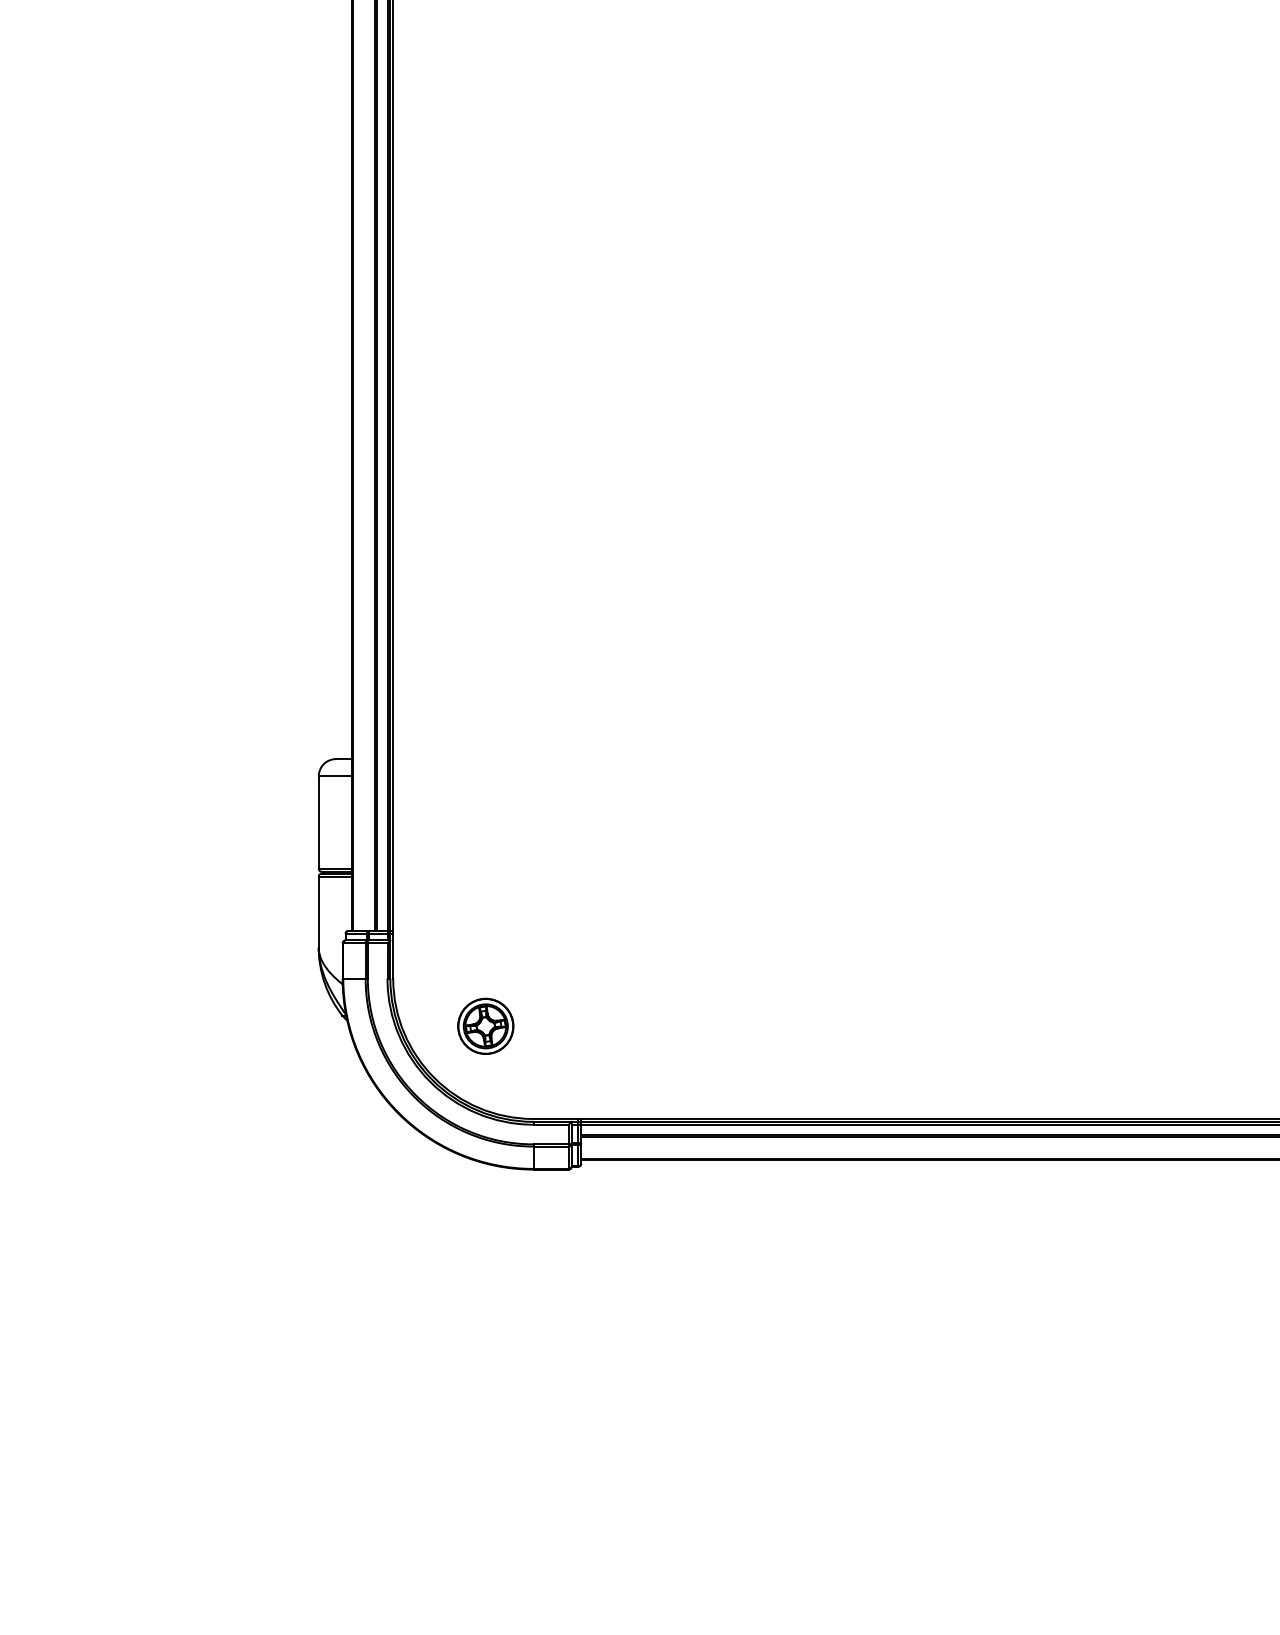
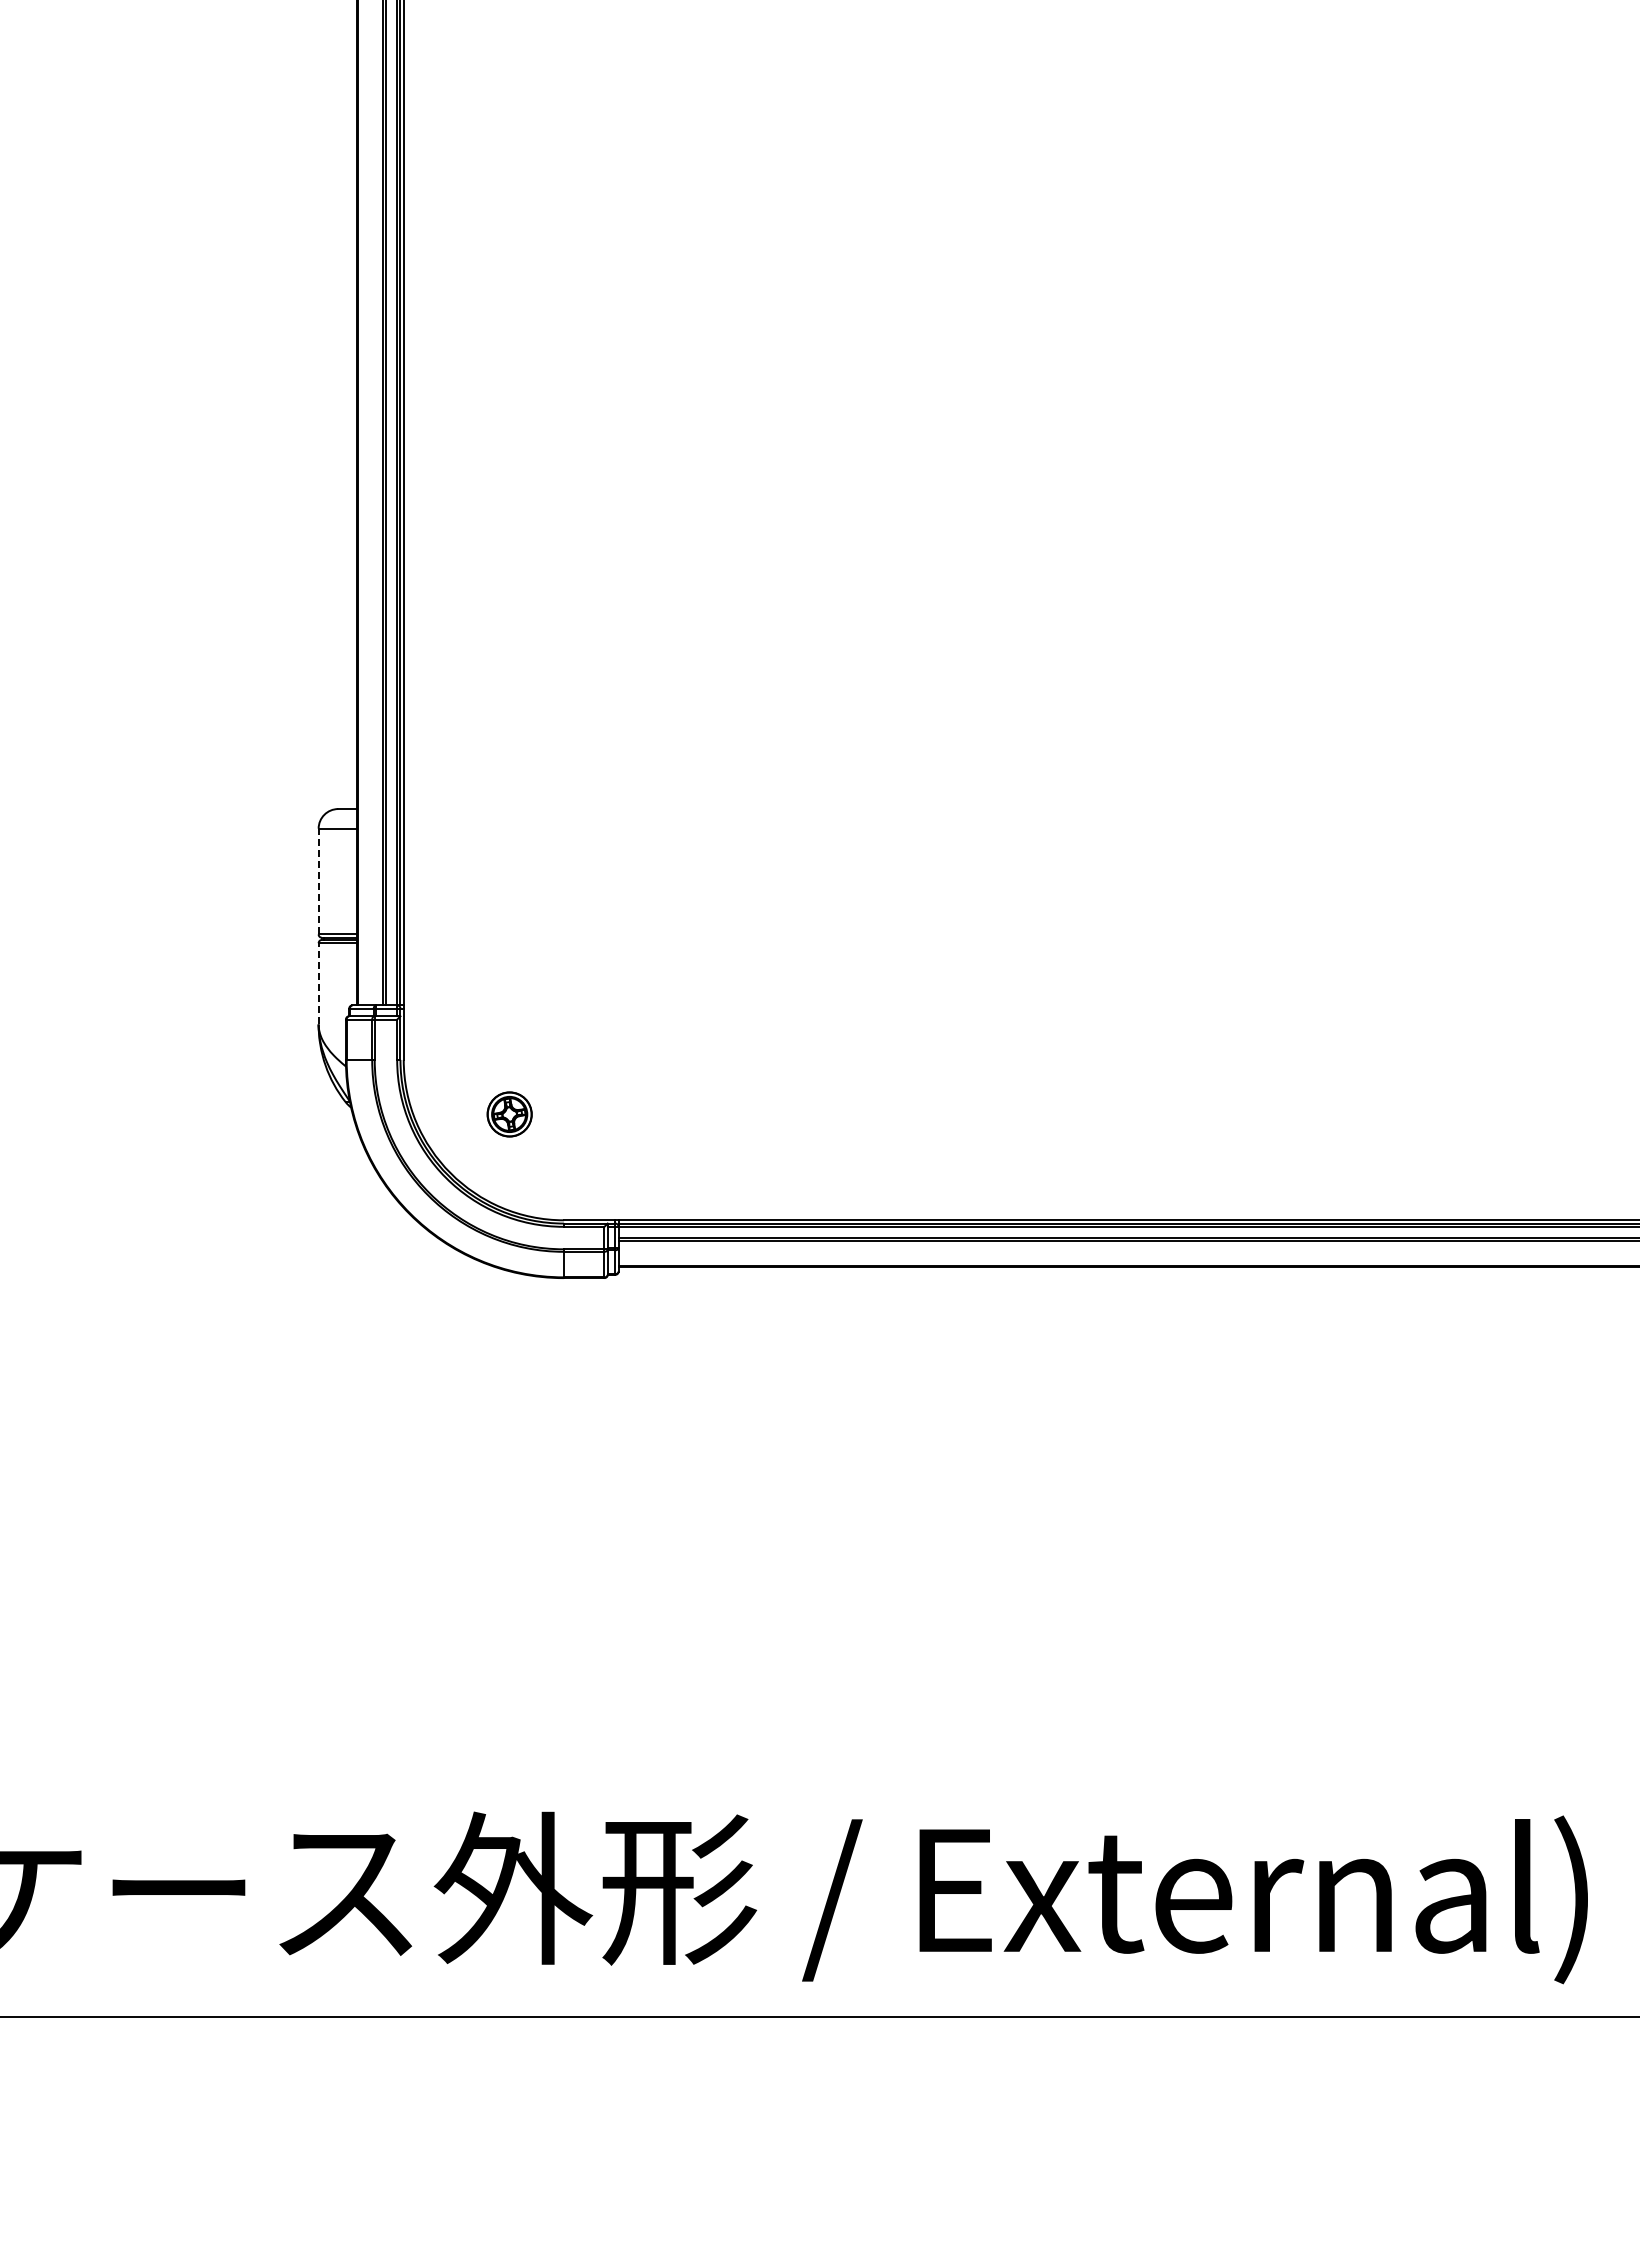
line: (318, 822) -> (318, 881), solid -> dashed
line: (318, 911) -> (318, 983), solid -> dashed
part: (485, 1026) -> (509, 1114), size x0.7

